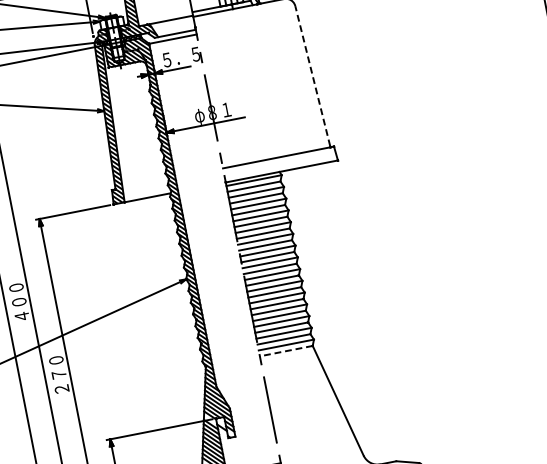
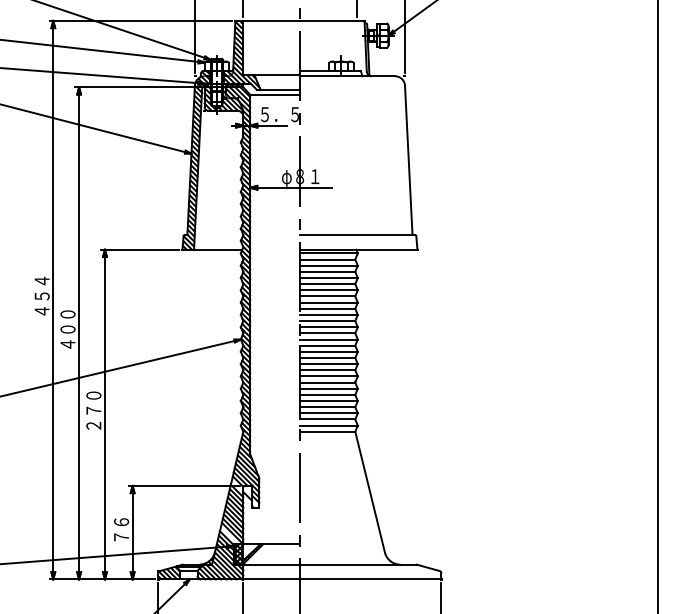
line: (312, 76) -> (408, 159), dashed -> solid
line: (286, 350) -> (327, 431), dashed -> solid

